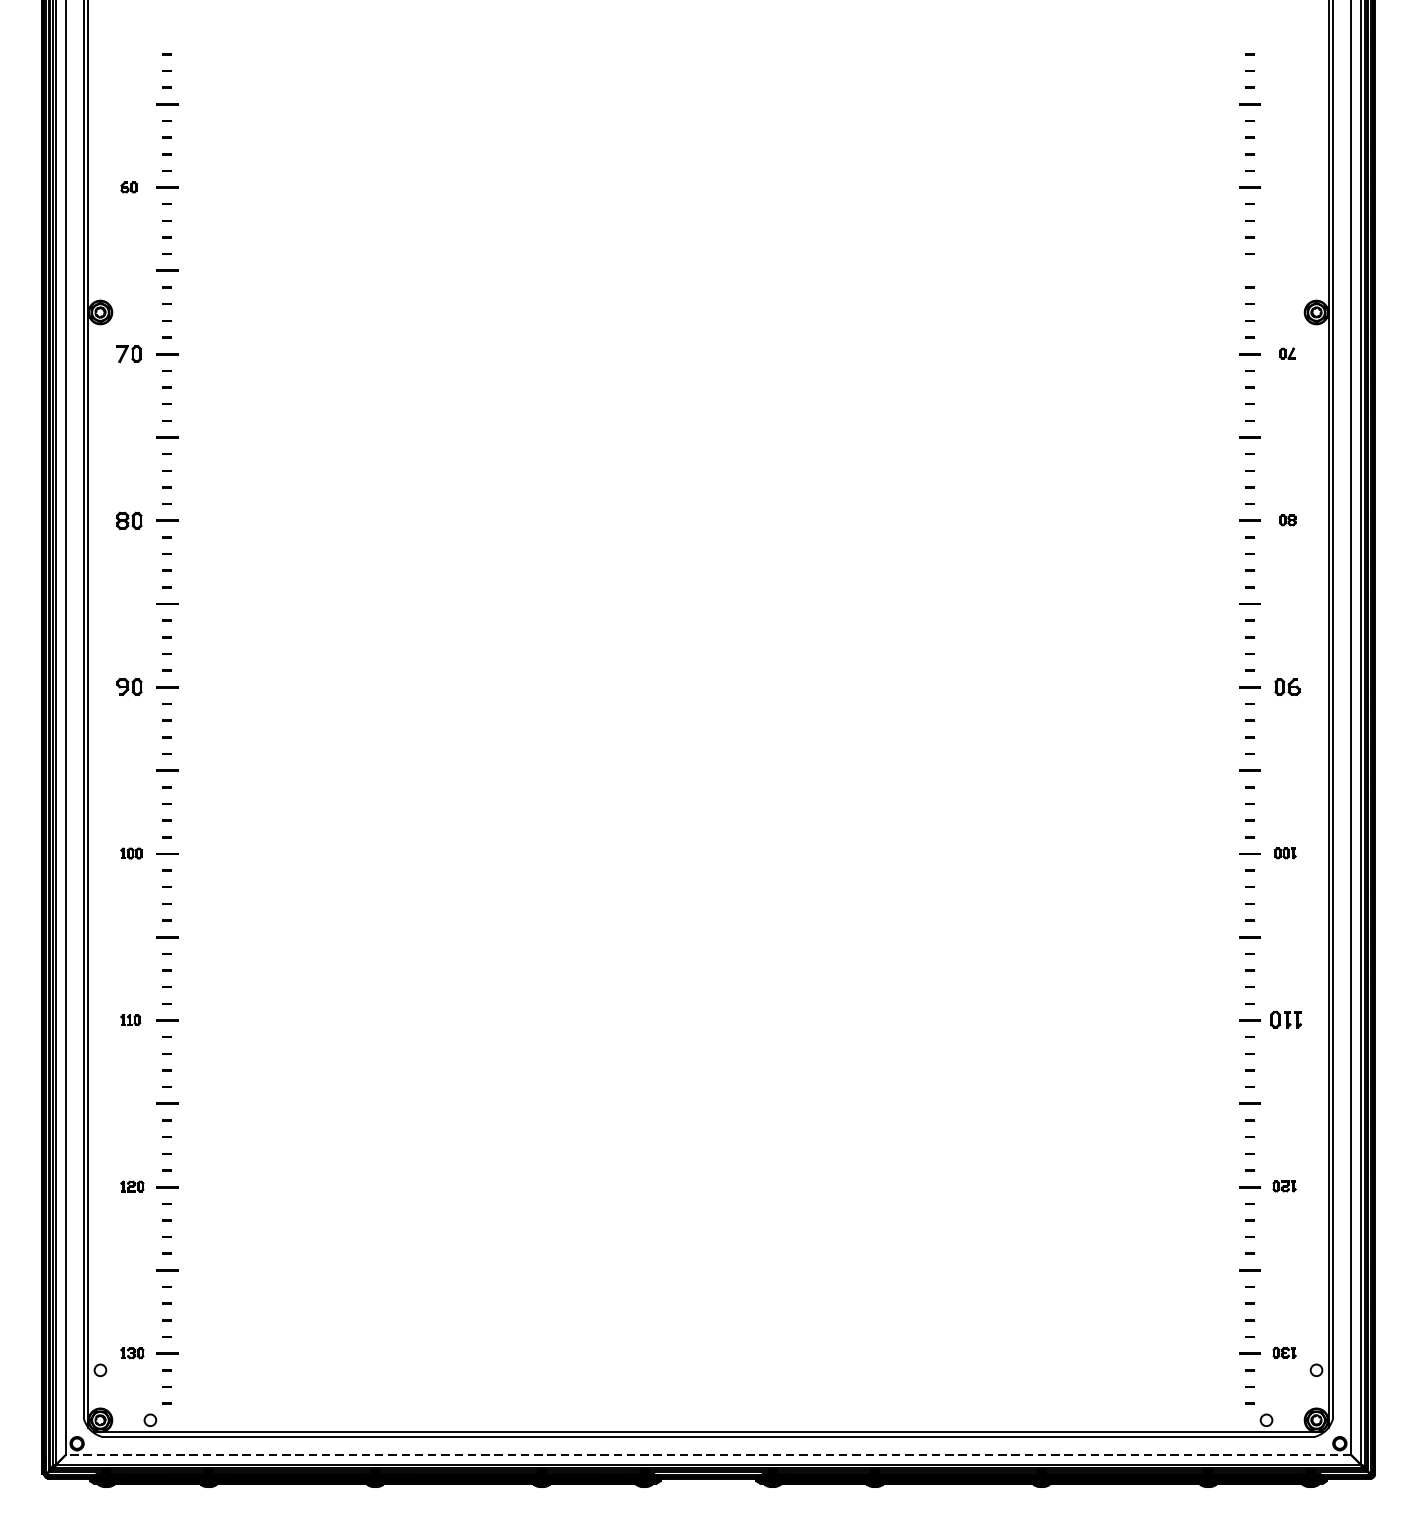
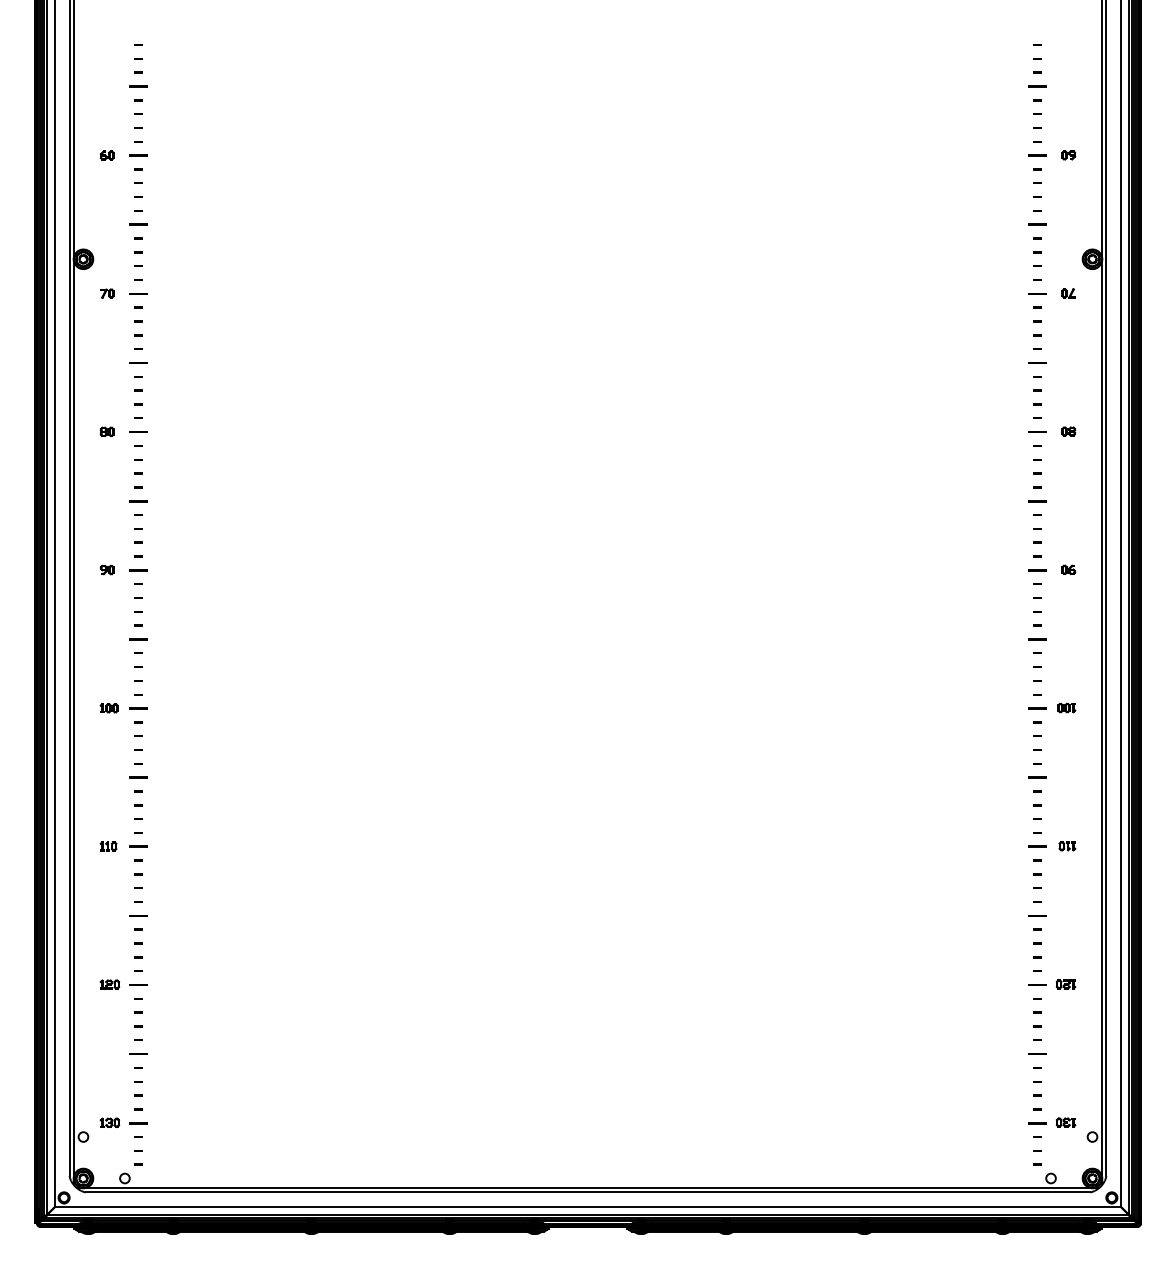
part: (1287, 187) -> (1068, 155), added
line: (1250, 270) -> (1037, 224), added
part: (129, 353) -> (107, 293), size x0.62
part: (128, 520) -> (106, 431), size x0.62
part: (128, 686) -> (106, 569), size x0.62
part: (1287, 686) -> (1068, 569), size x0.62
part: (1286, 1020) -> (1067, 846), size x0.62
line: (707, 1455) -> (587, 1207), dashed -> solid

